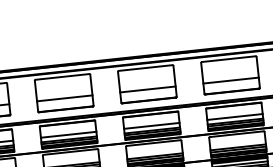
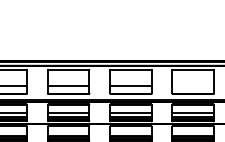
line: (231, 80) -> (193, 85), removed

